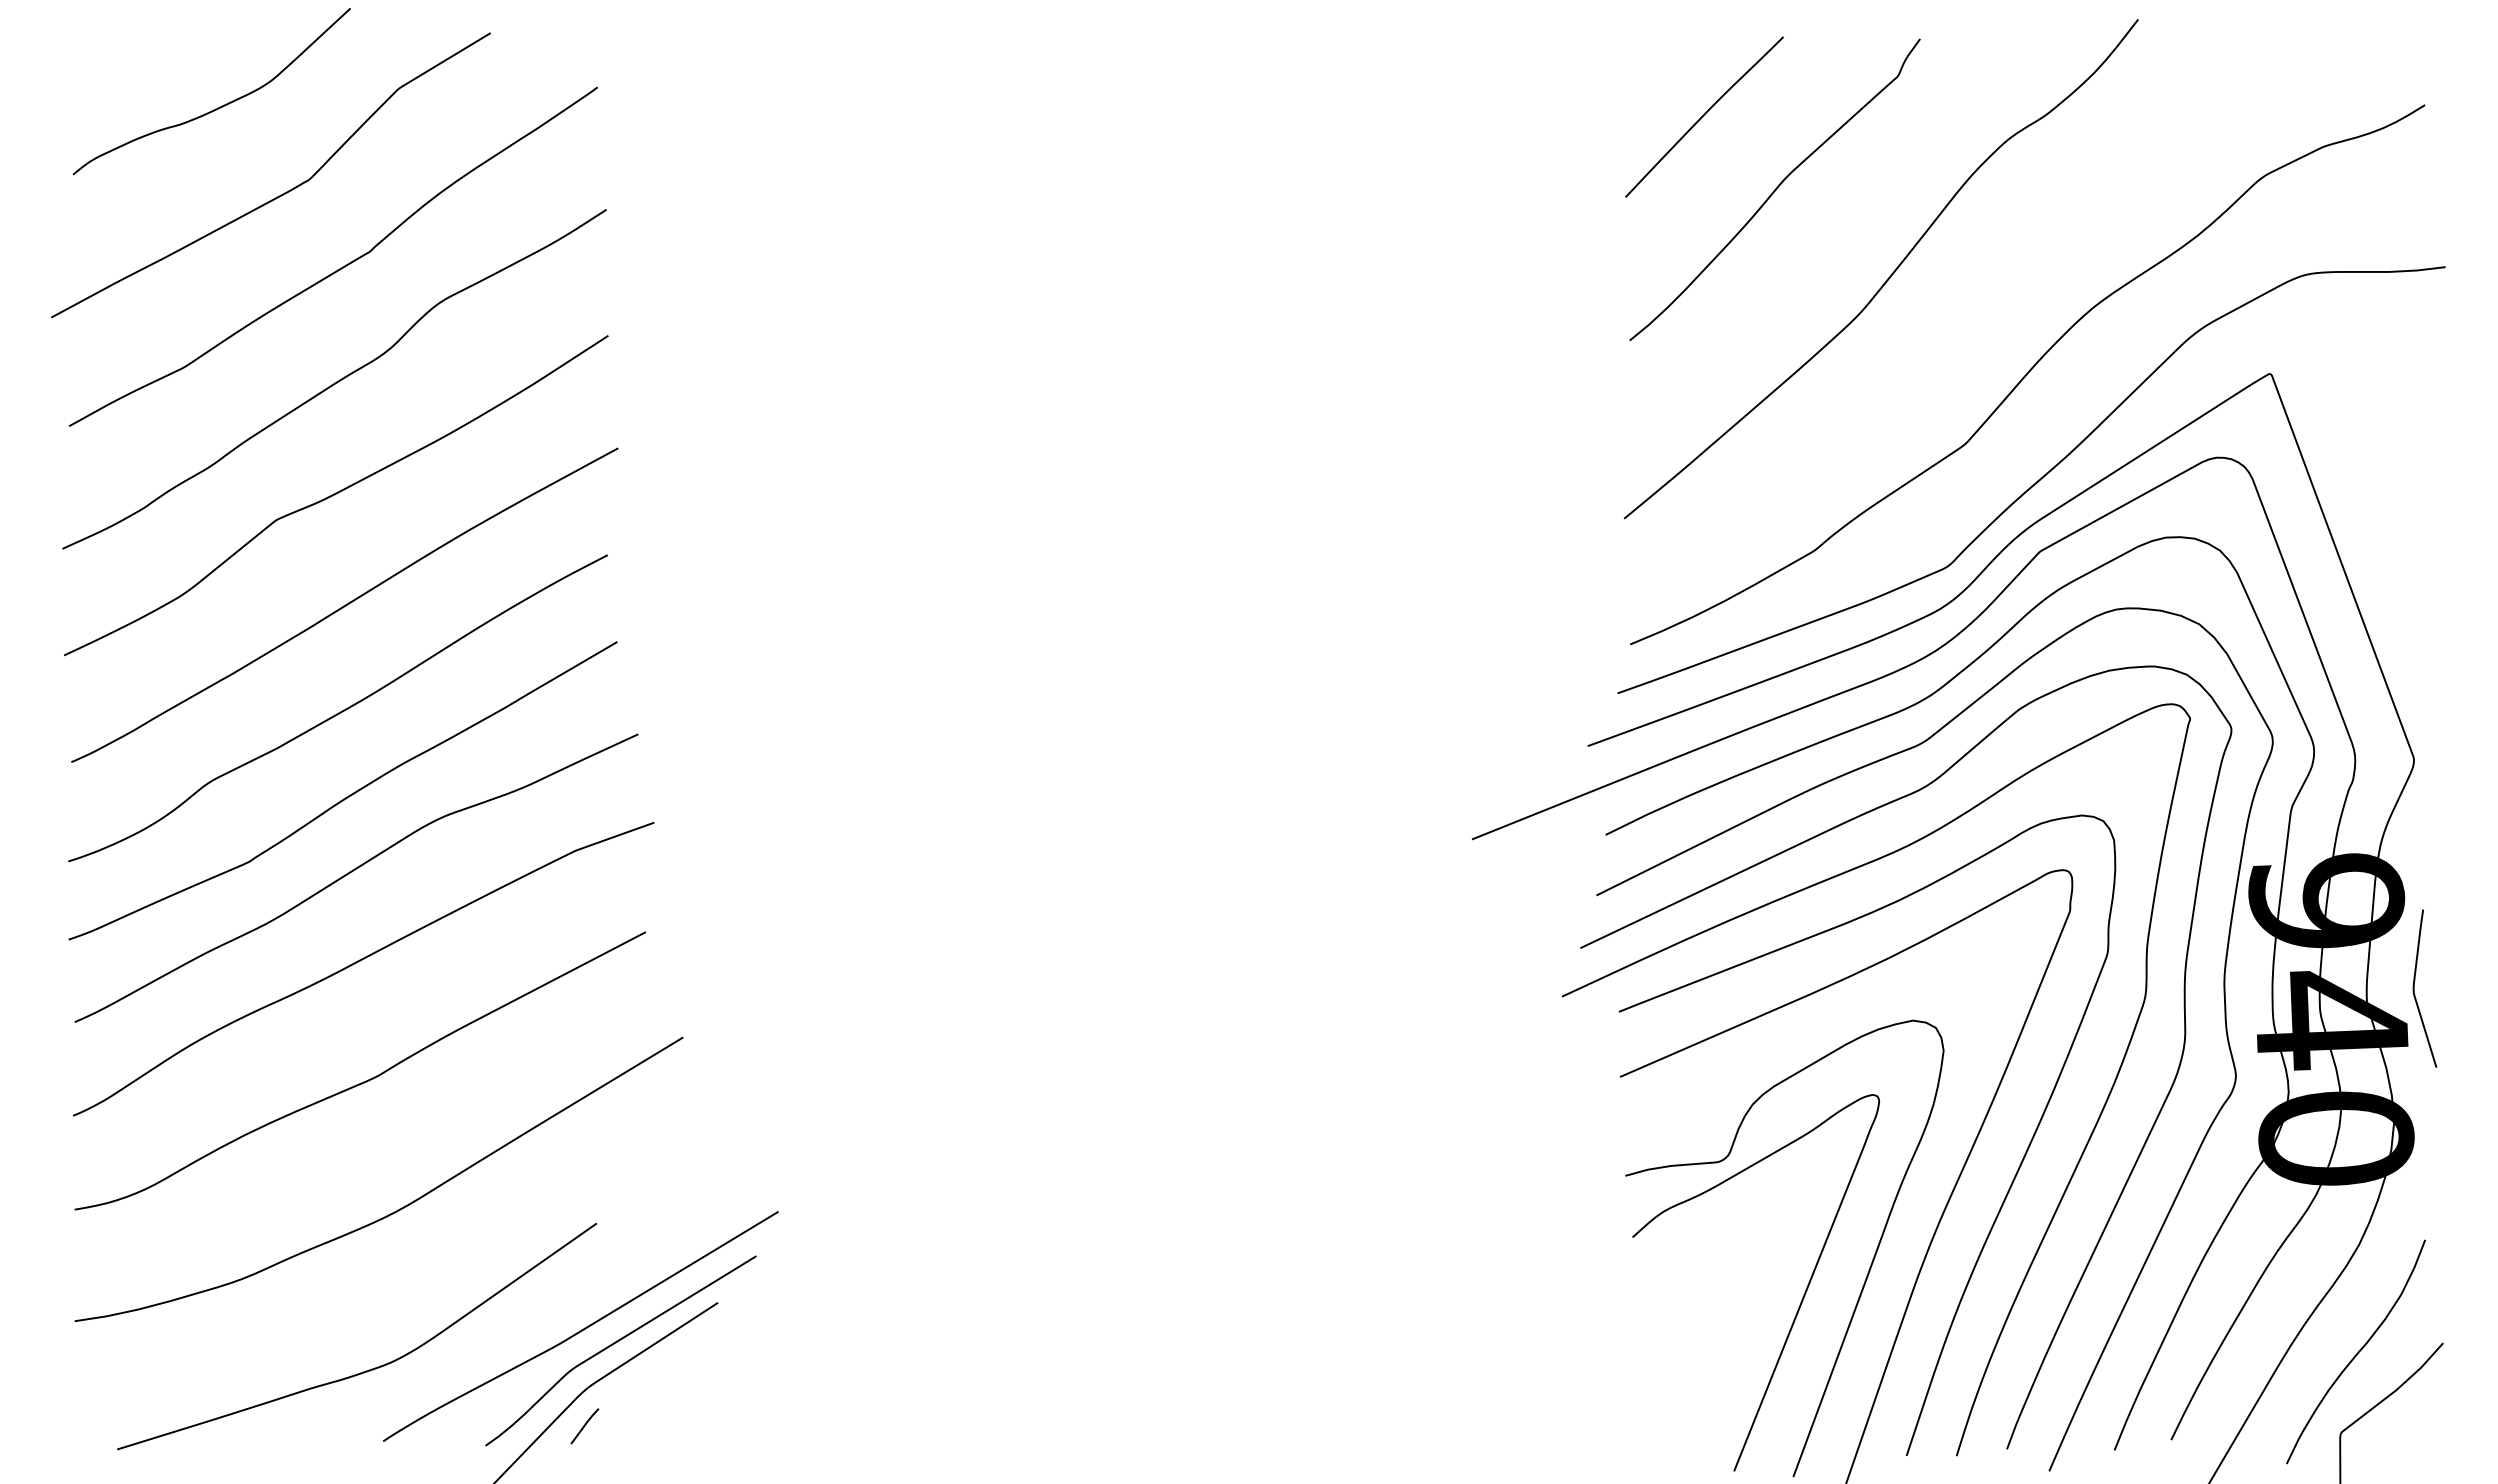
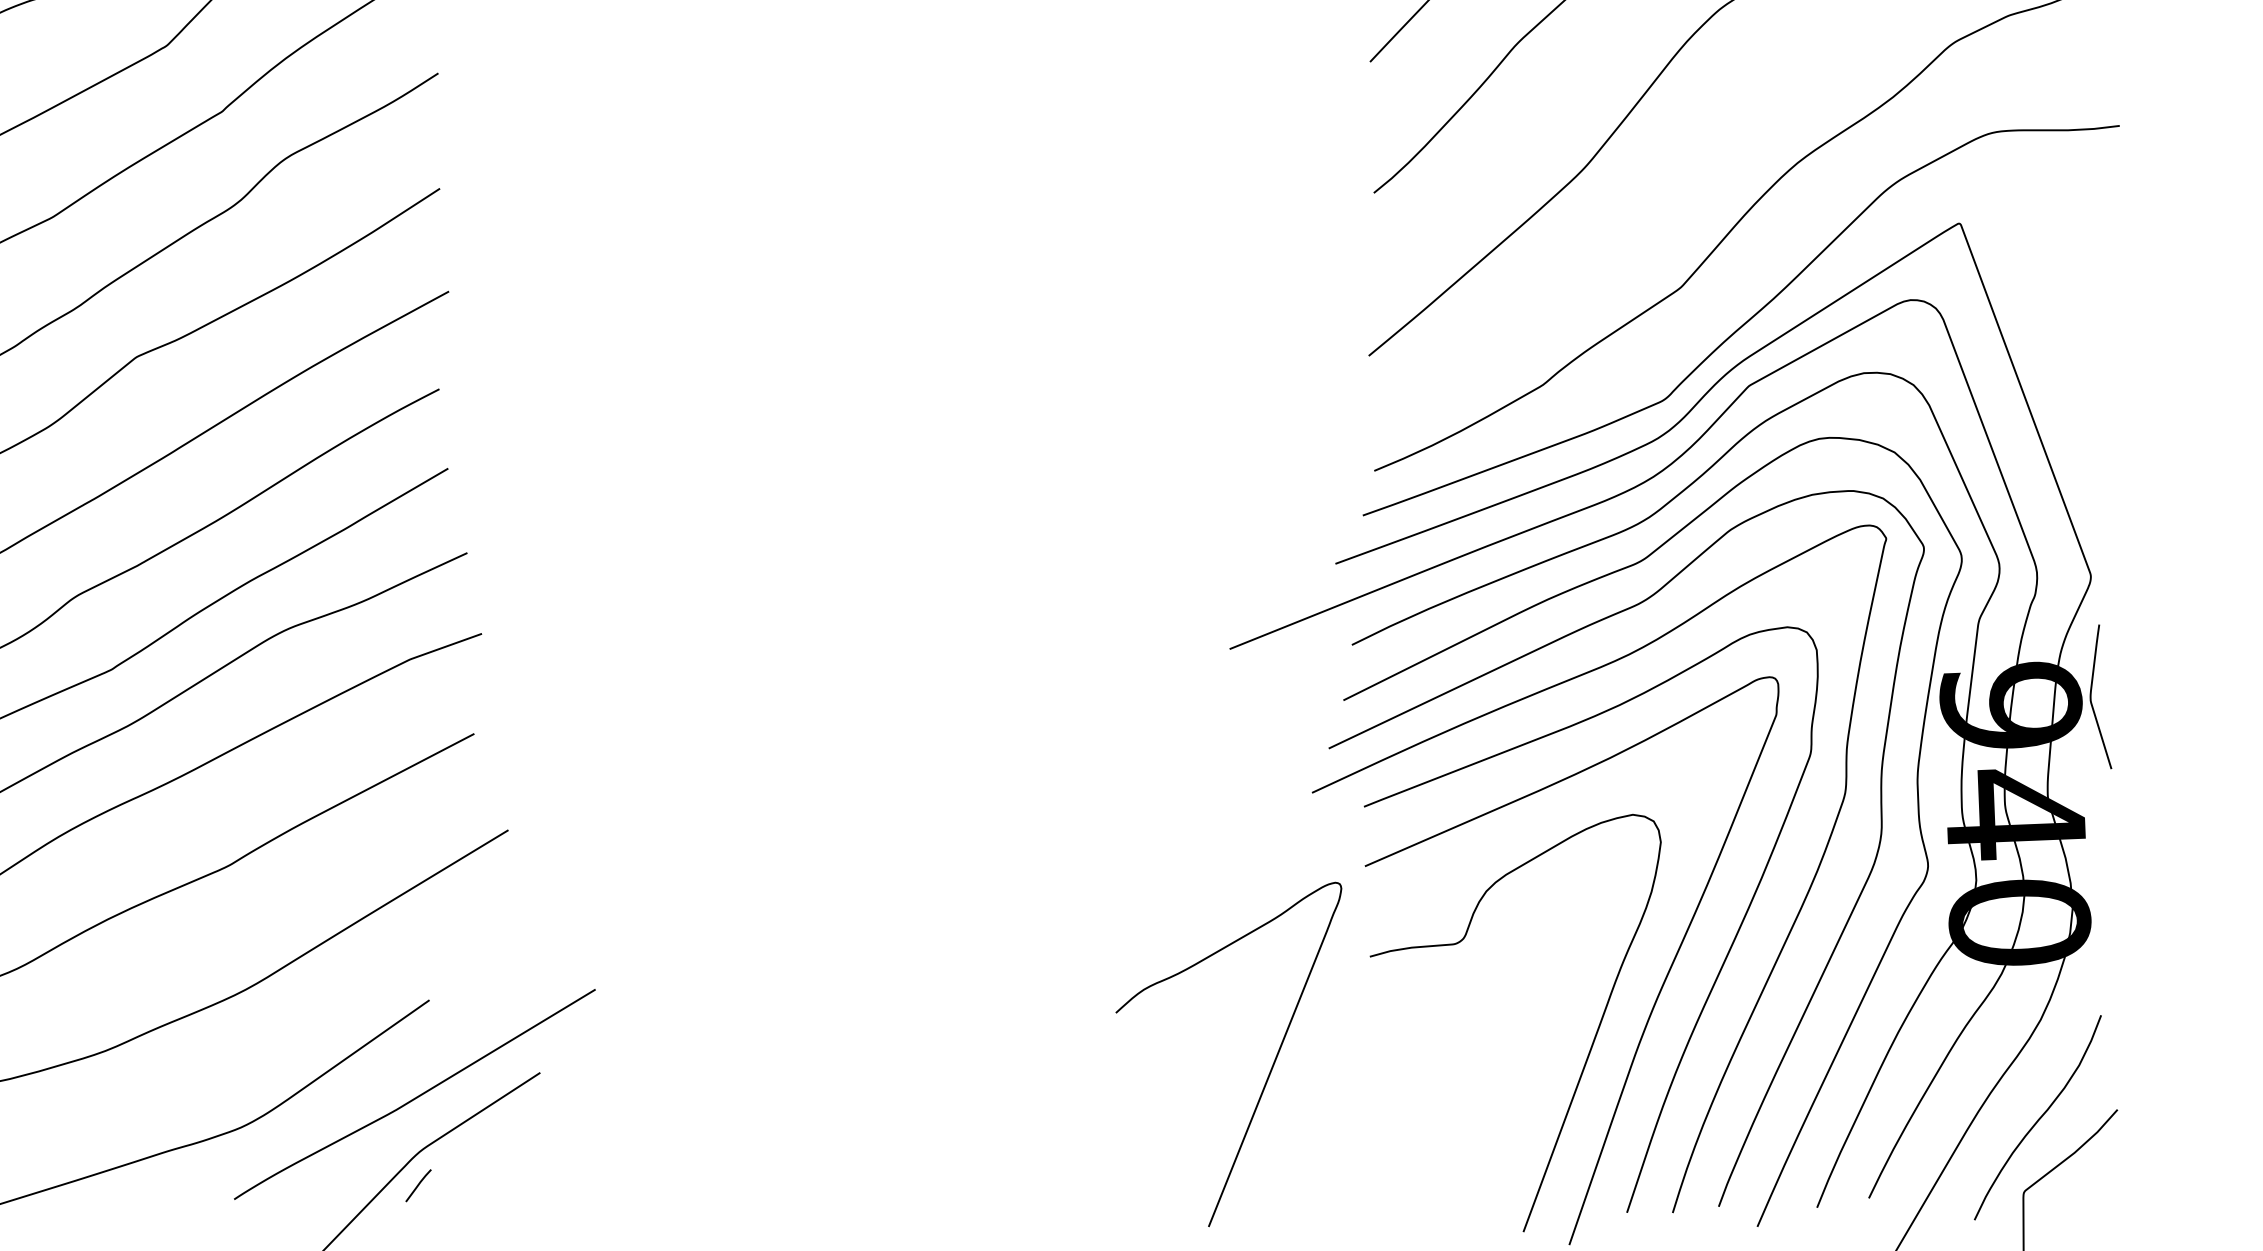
curve: (2414, 988) -> (2091, 696), moved
curve: (1801, 1299) -> (1270, 1069), moved
curve: (616, 1343) -> (447, 1110), removed

